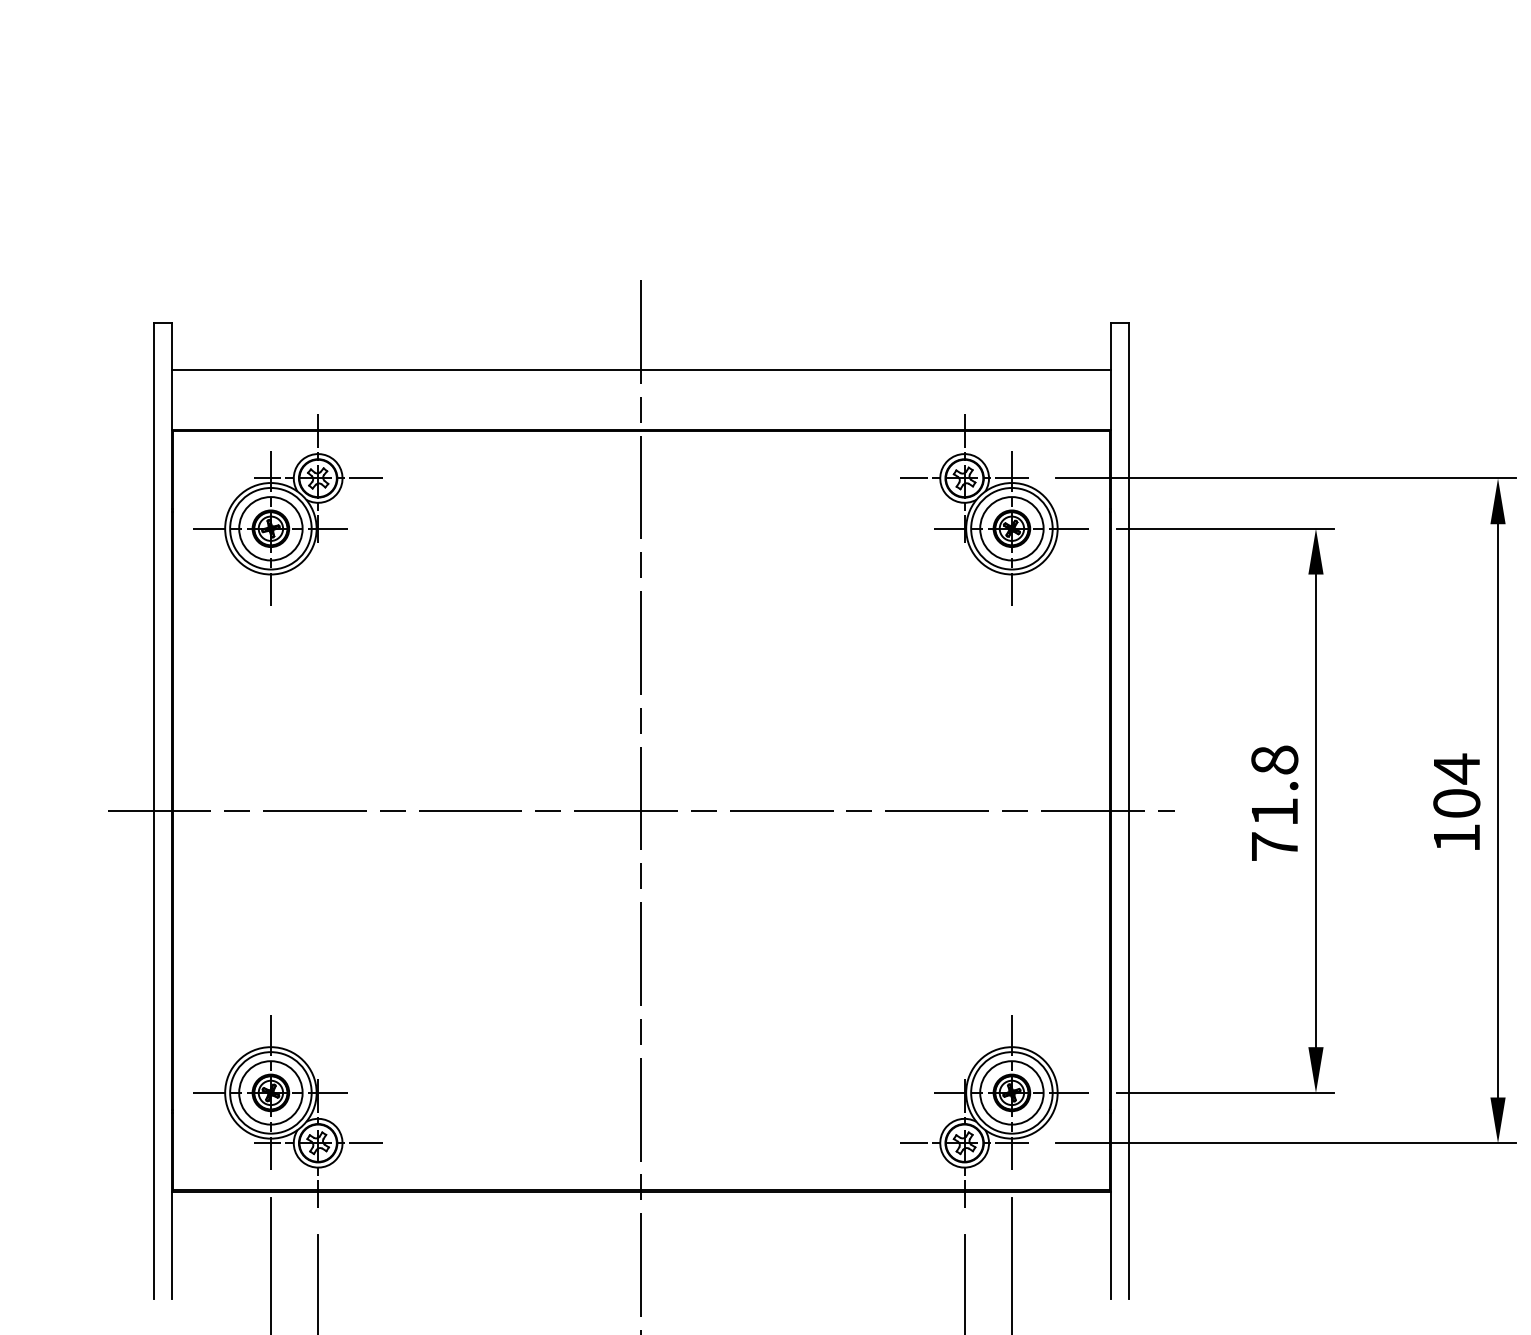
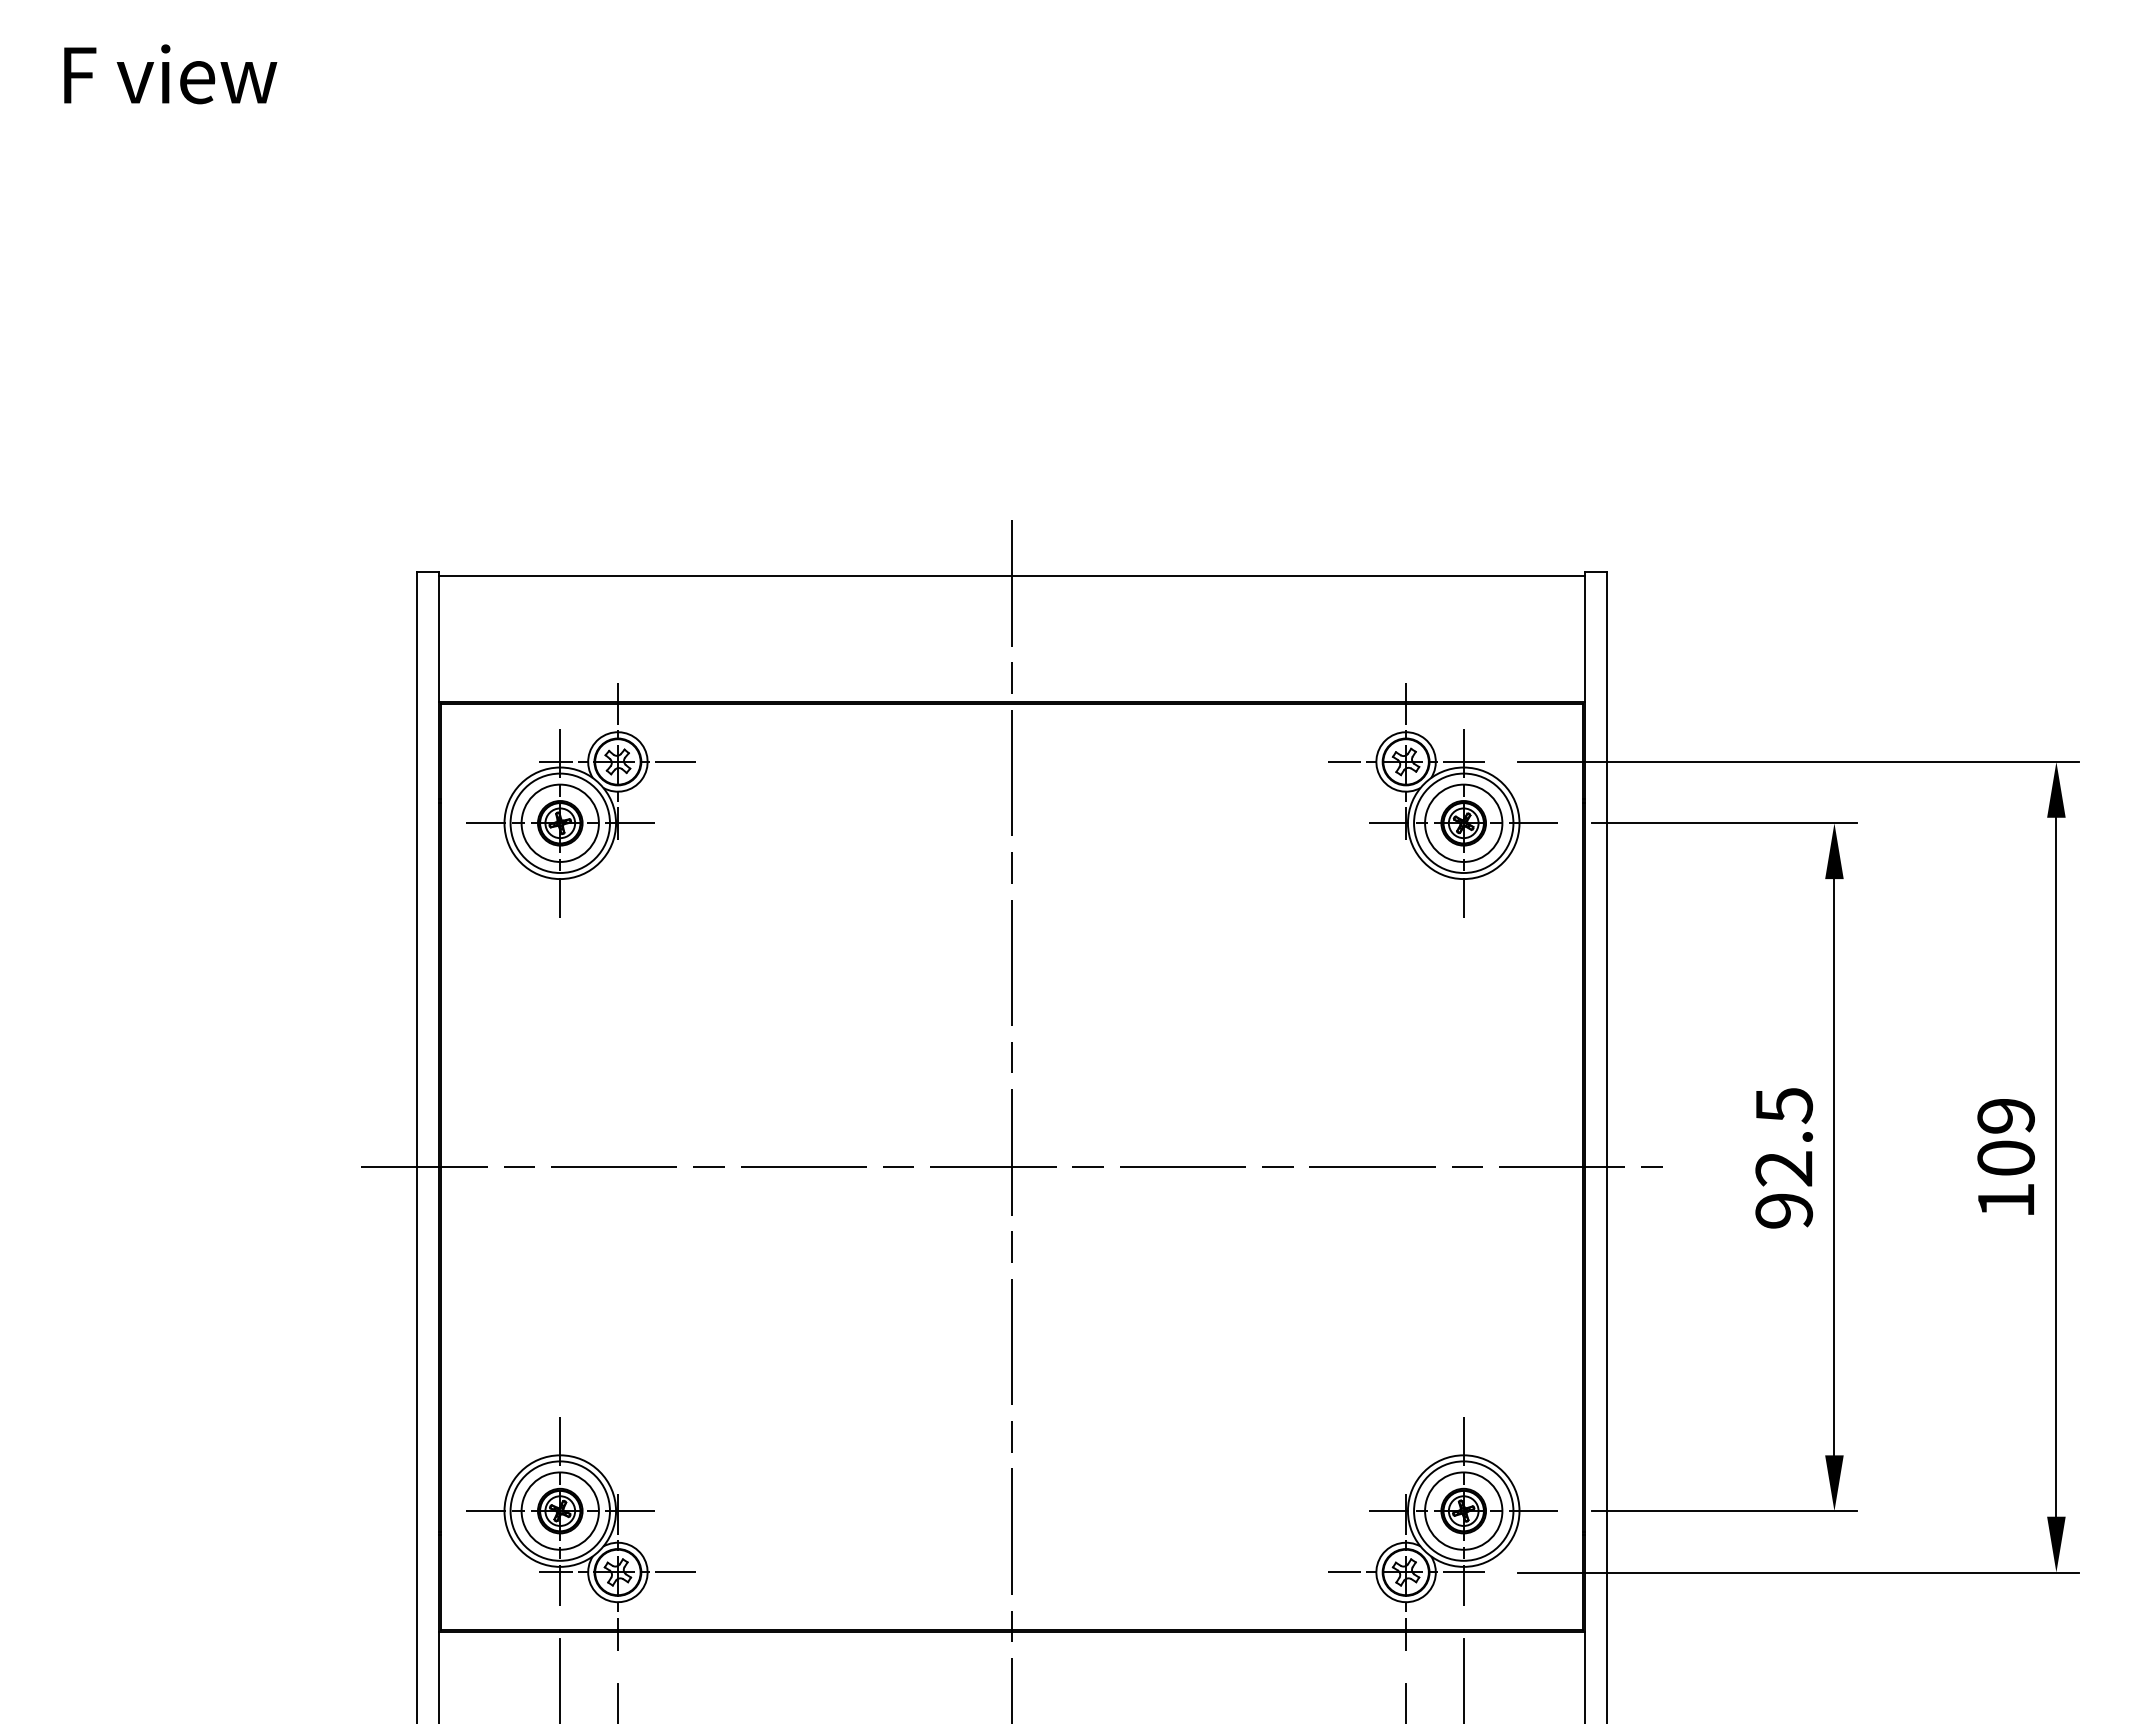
line: (641, 370) -> (1011, 576), moved
text: (1456, 769) -> (2005, 1116), 104 -> 109
text: (1275, 802) -> (1784, 1157), 71.8 -> 92.5

